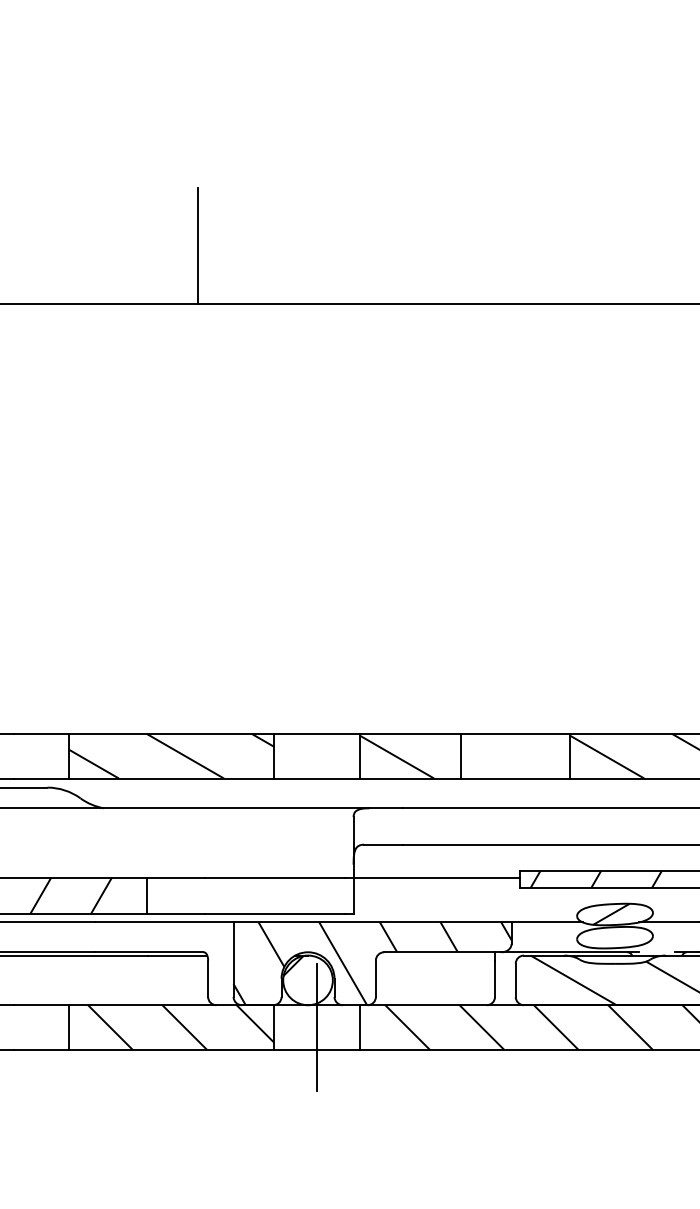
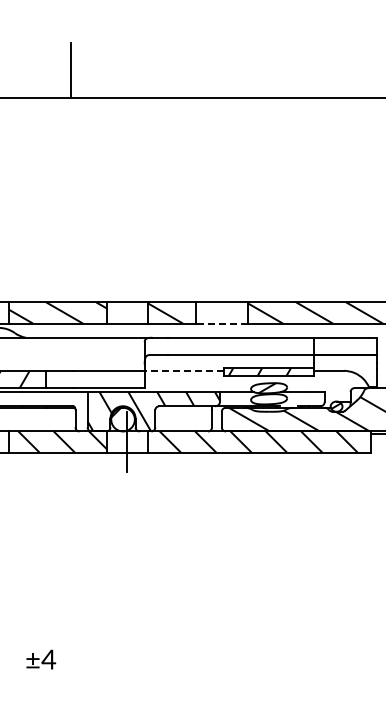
line: (514, 778) -> (221, 323), solid -> dashed
line: (437, 877) -> (184, 370), solid -> dashed

